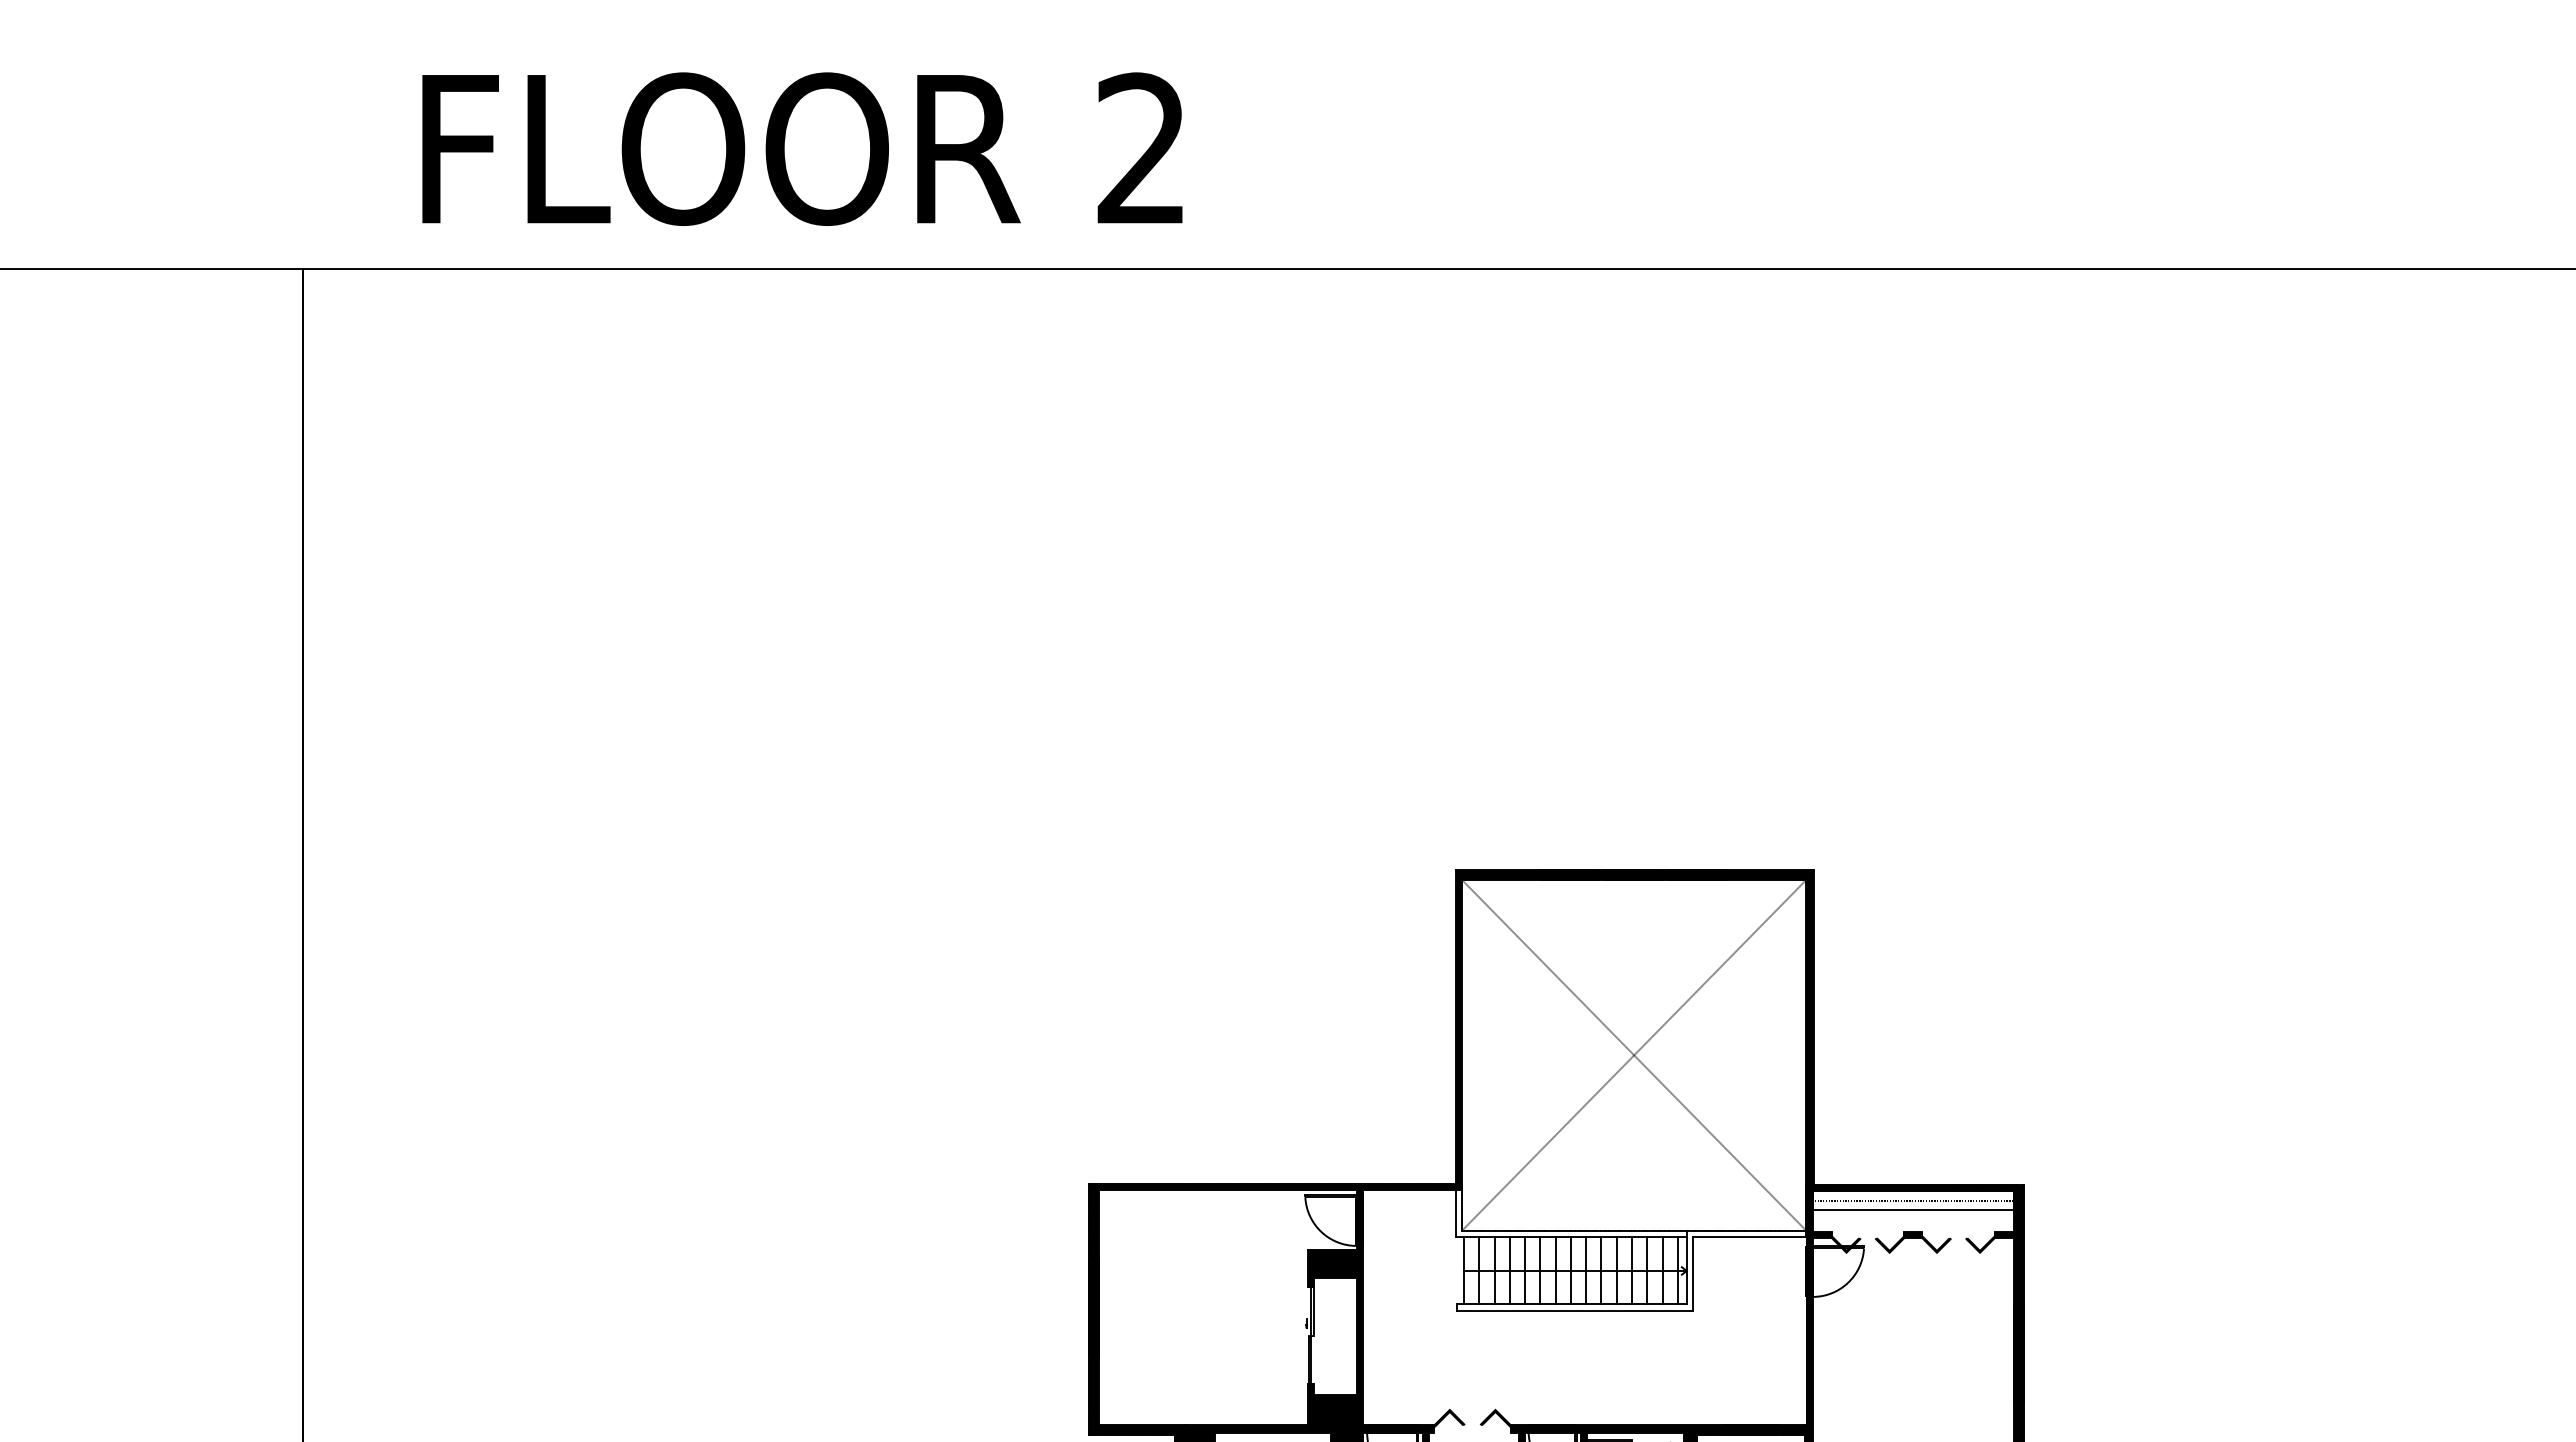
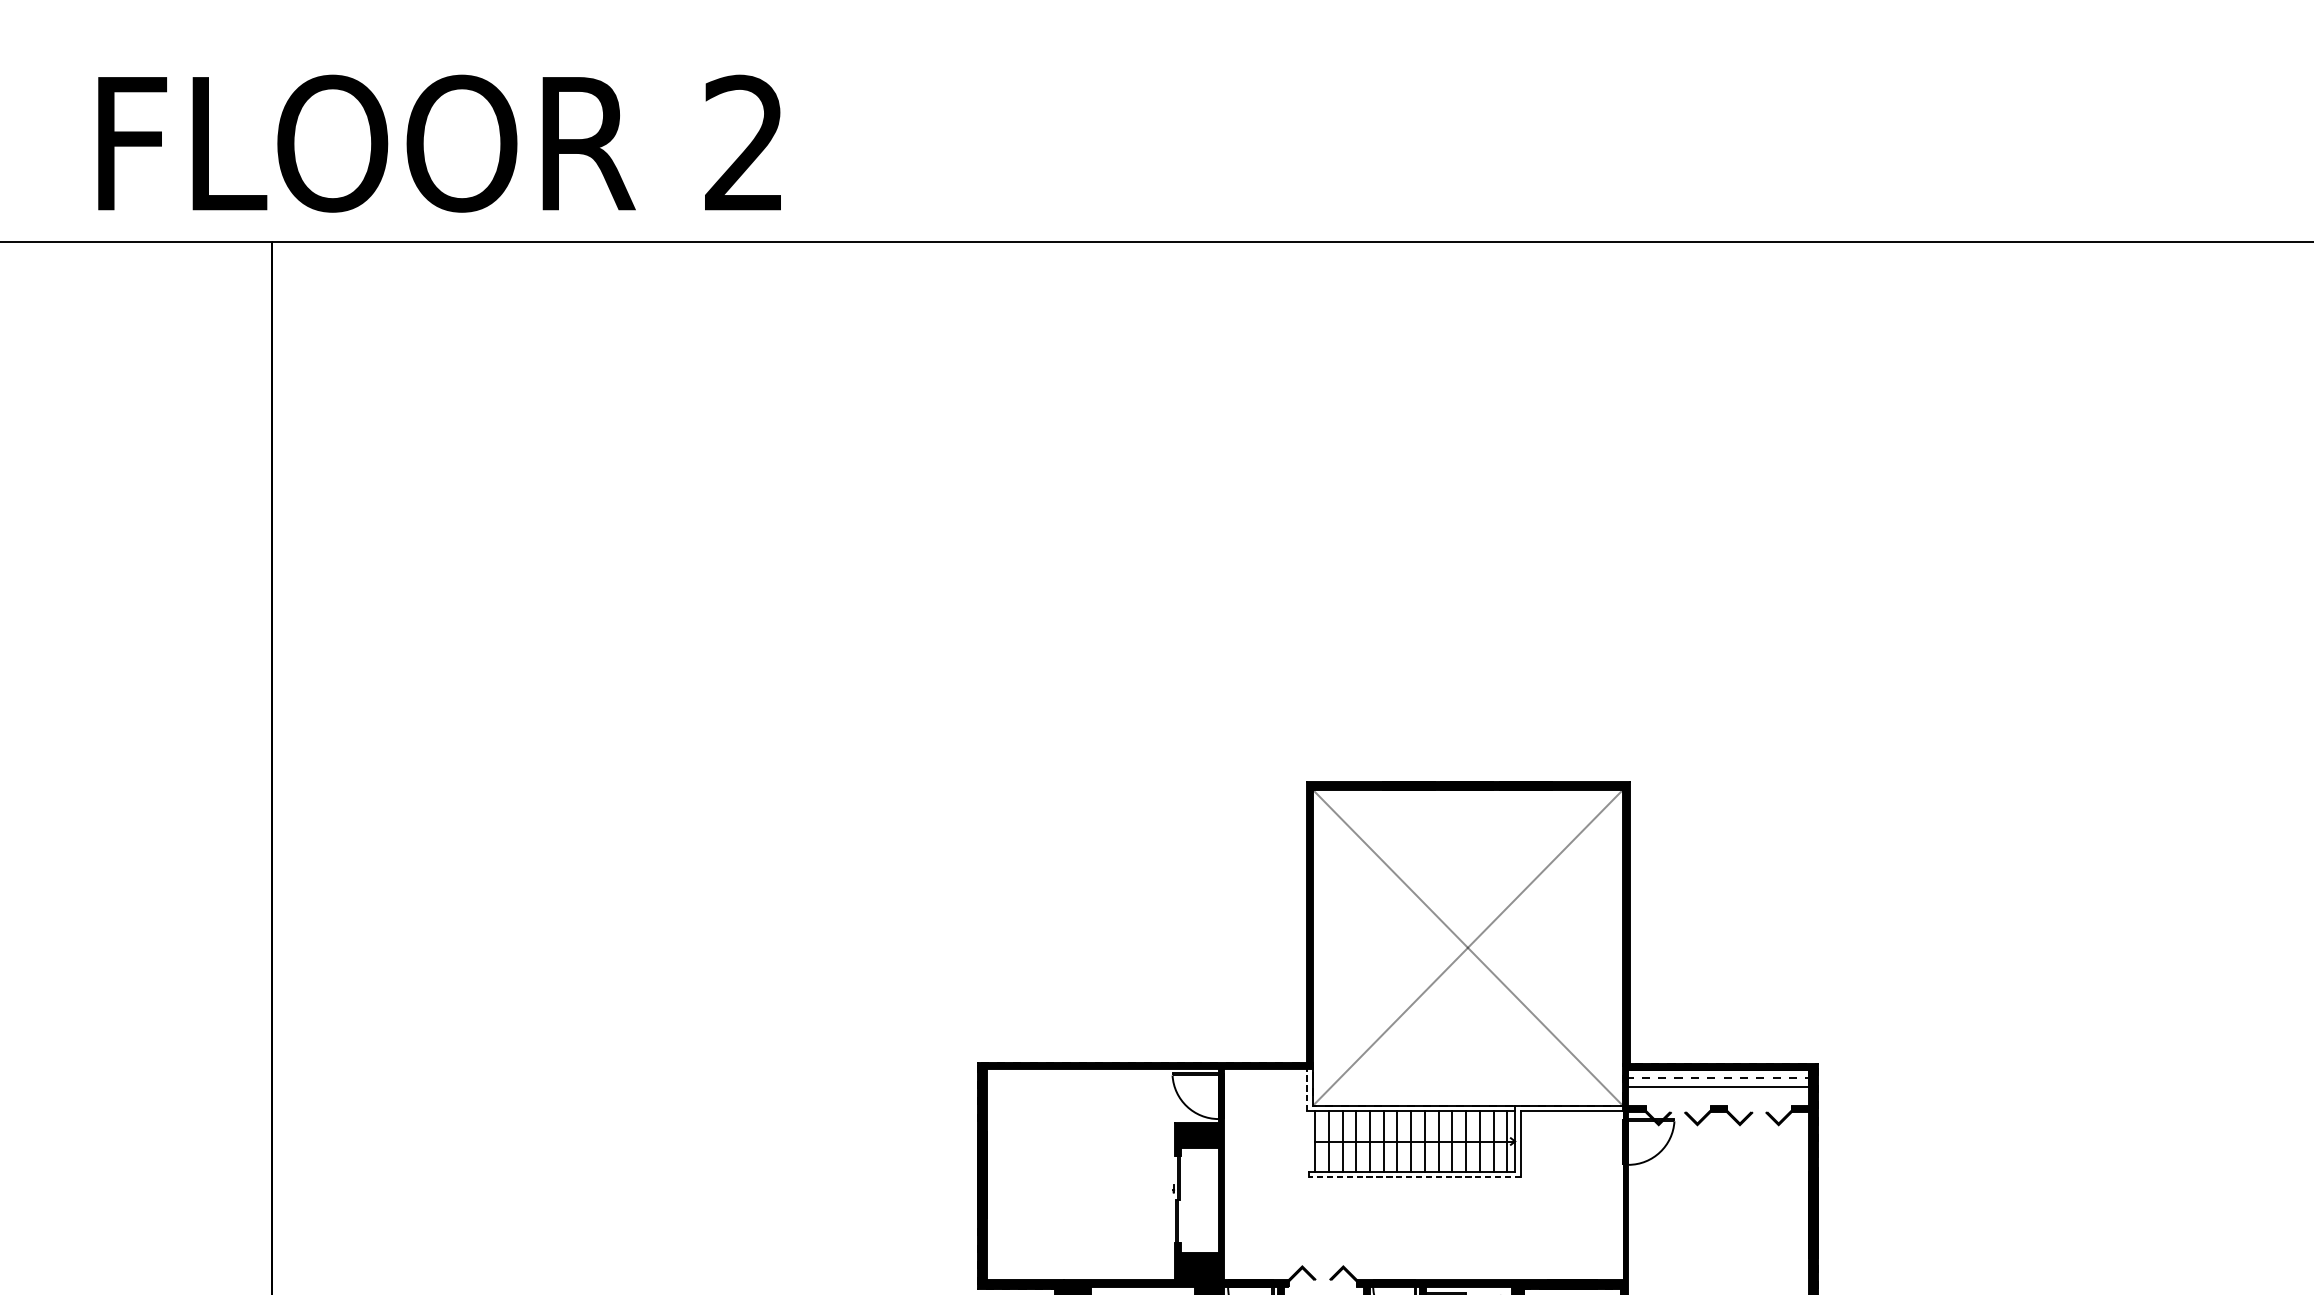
text: (802, 148) -> (439, 143), moved
line: (1455, 1213) -> (1307, 1089), solid -> dashed
line: (1574, 1310) -> (1414, 1177), solid -> dashed

